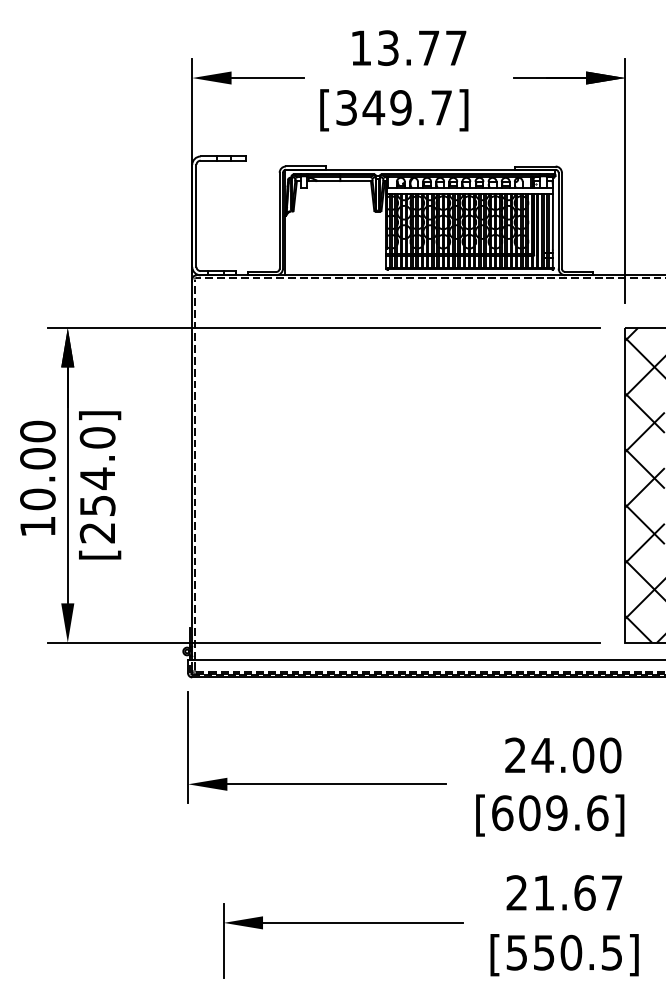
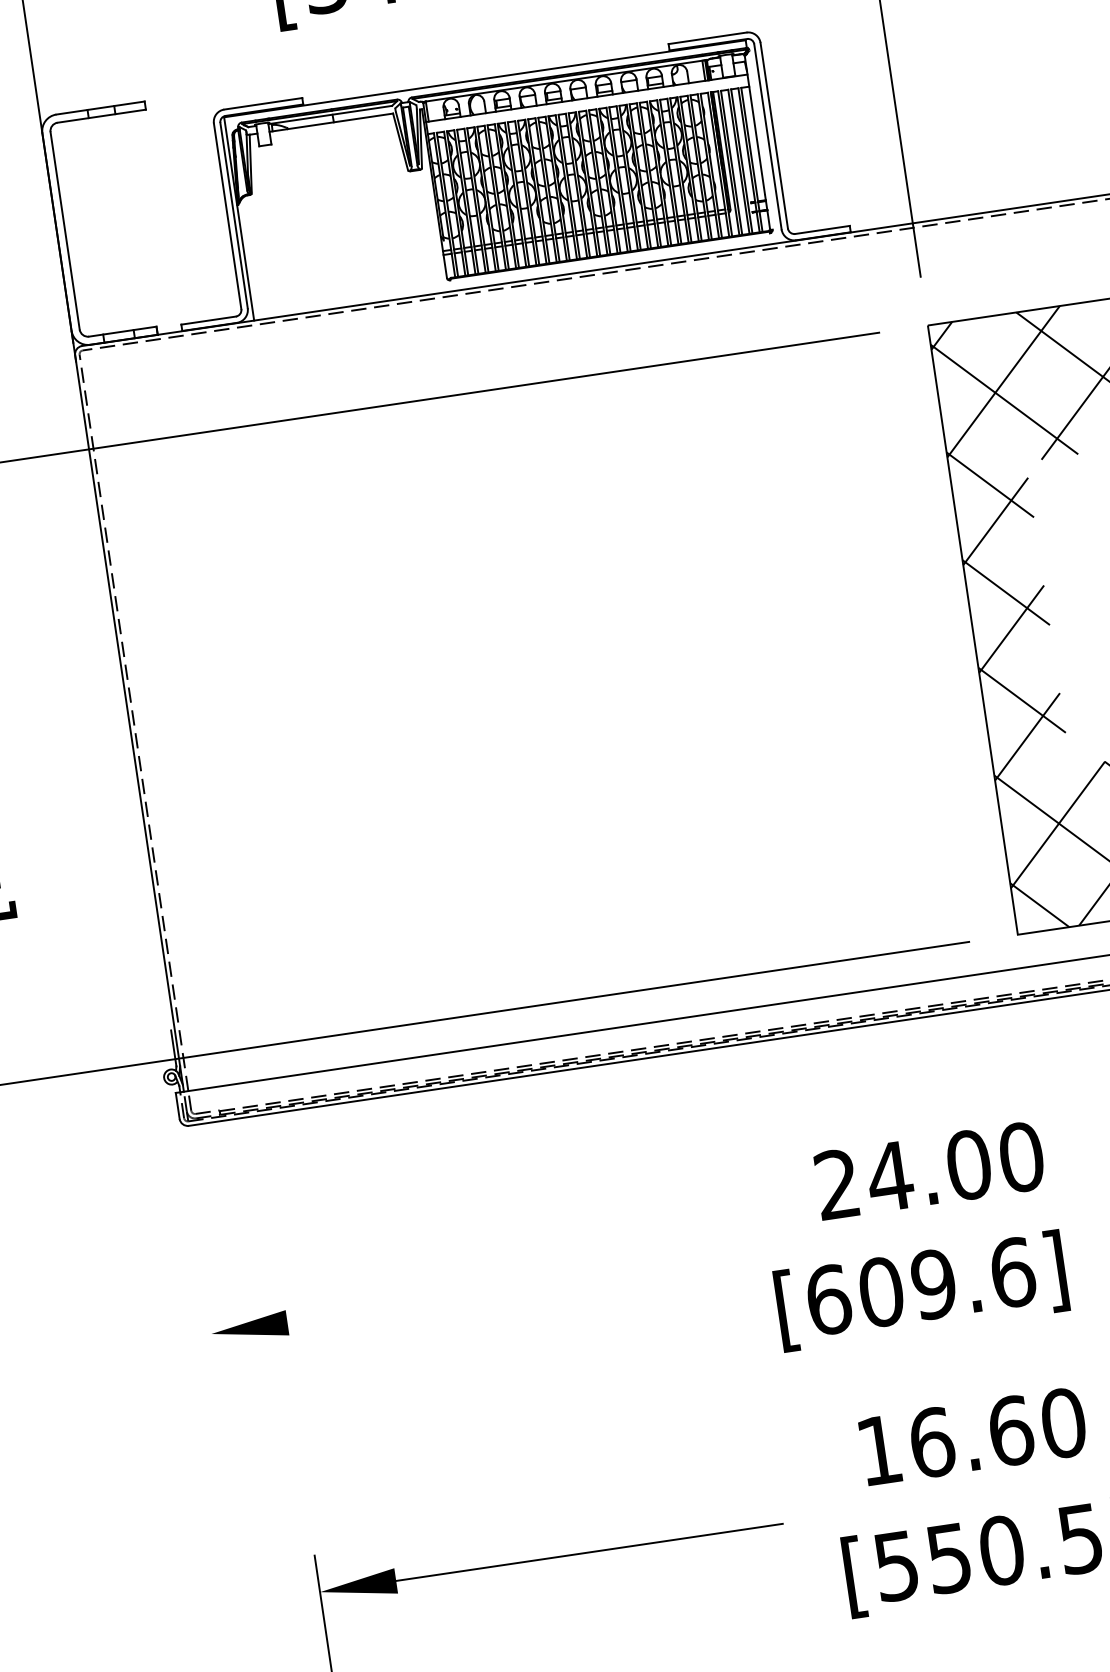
line: (188, 747) -> (201, 1262), removed
line: (336, 784) -> (498, 1291), removed
text: (564, 892) -> (971, 1435), 21.67 -> 16.60

